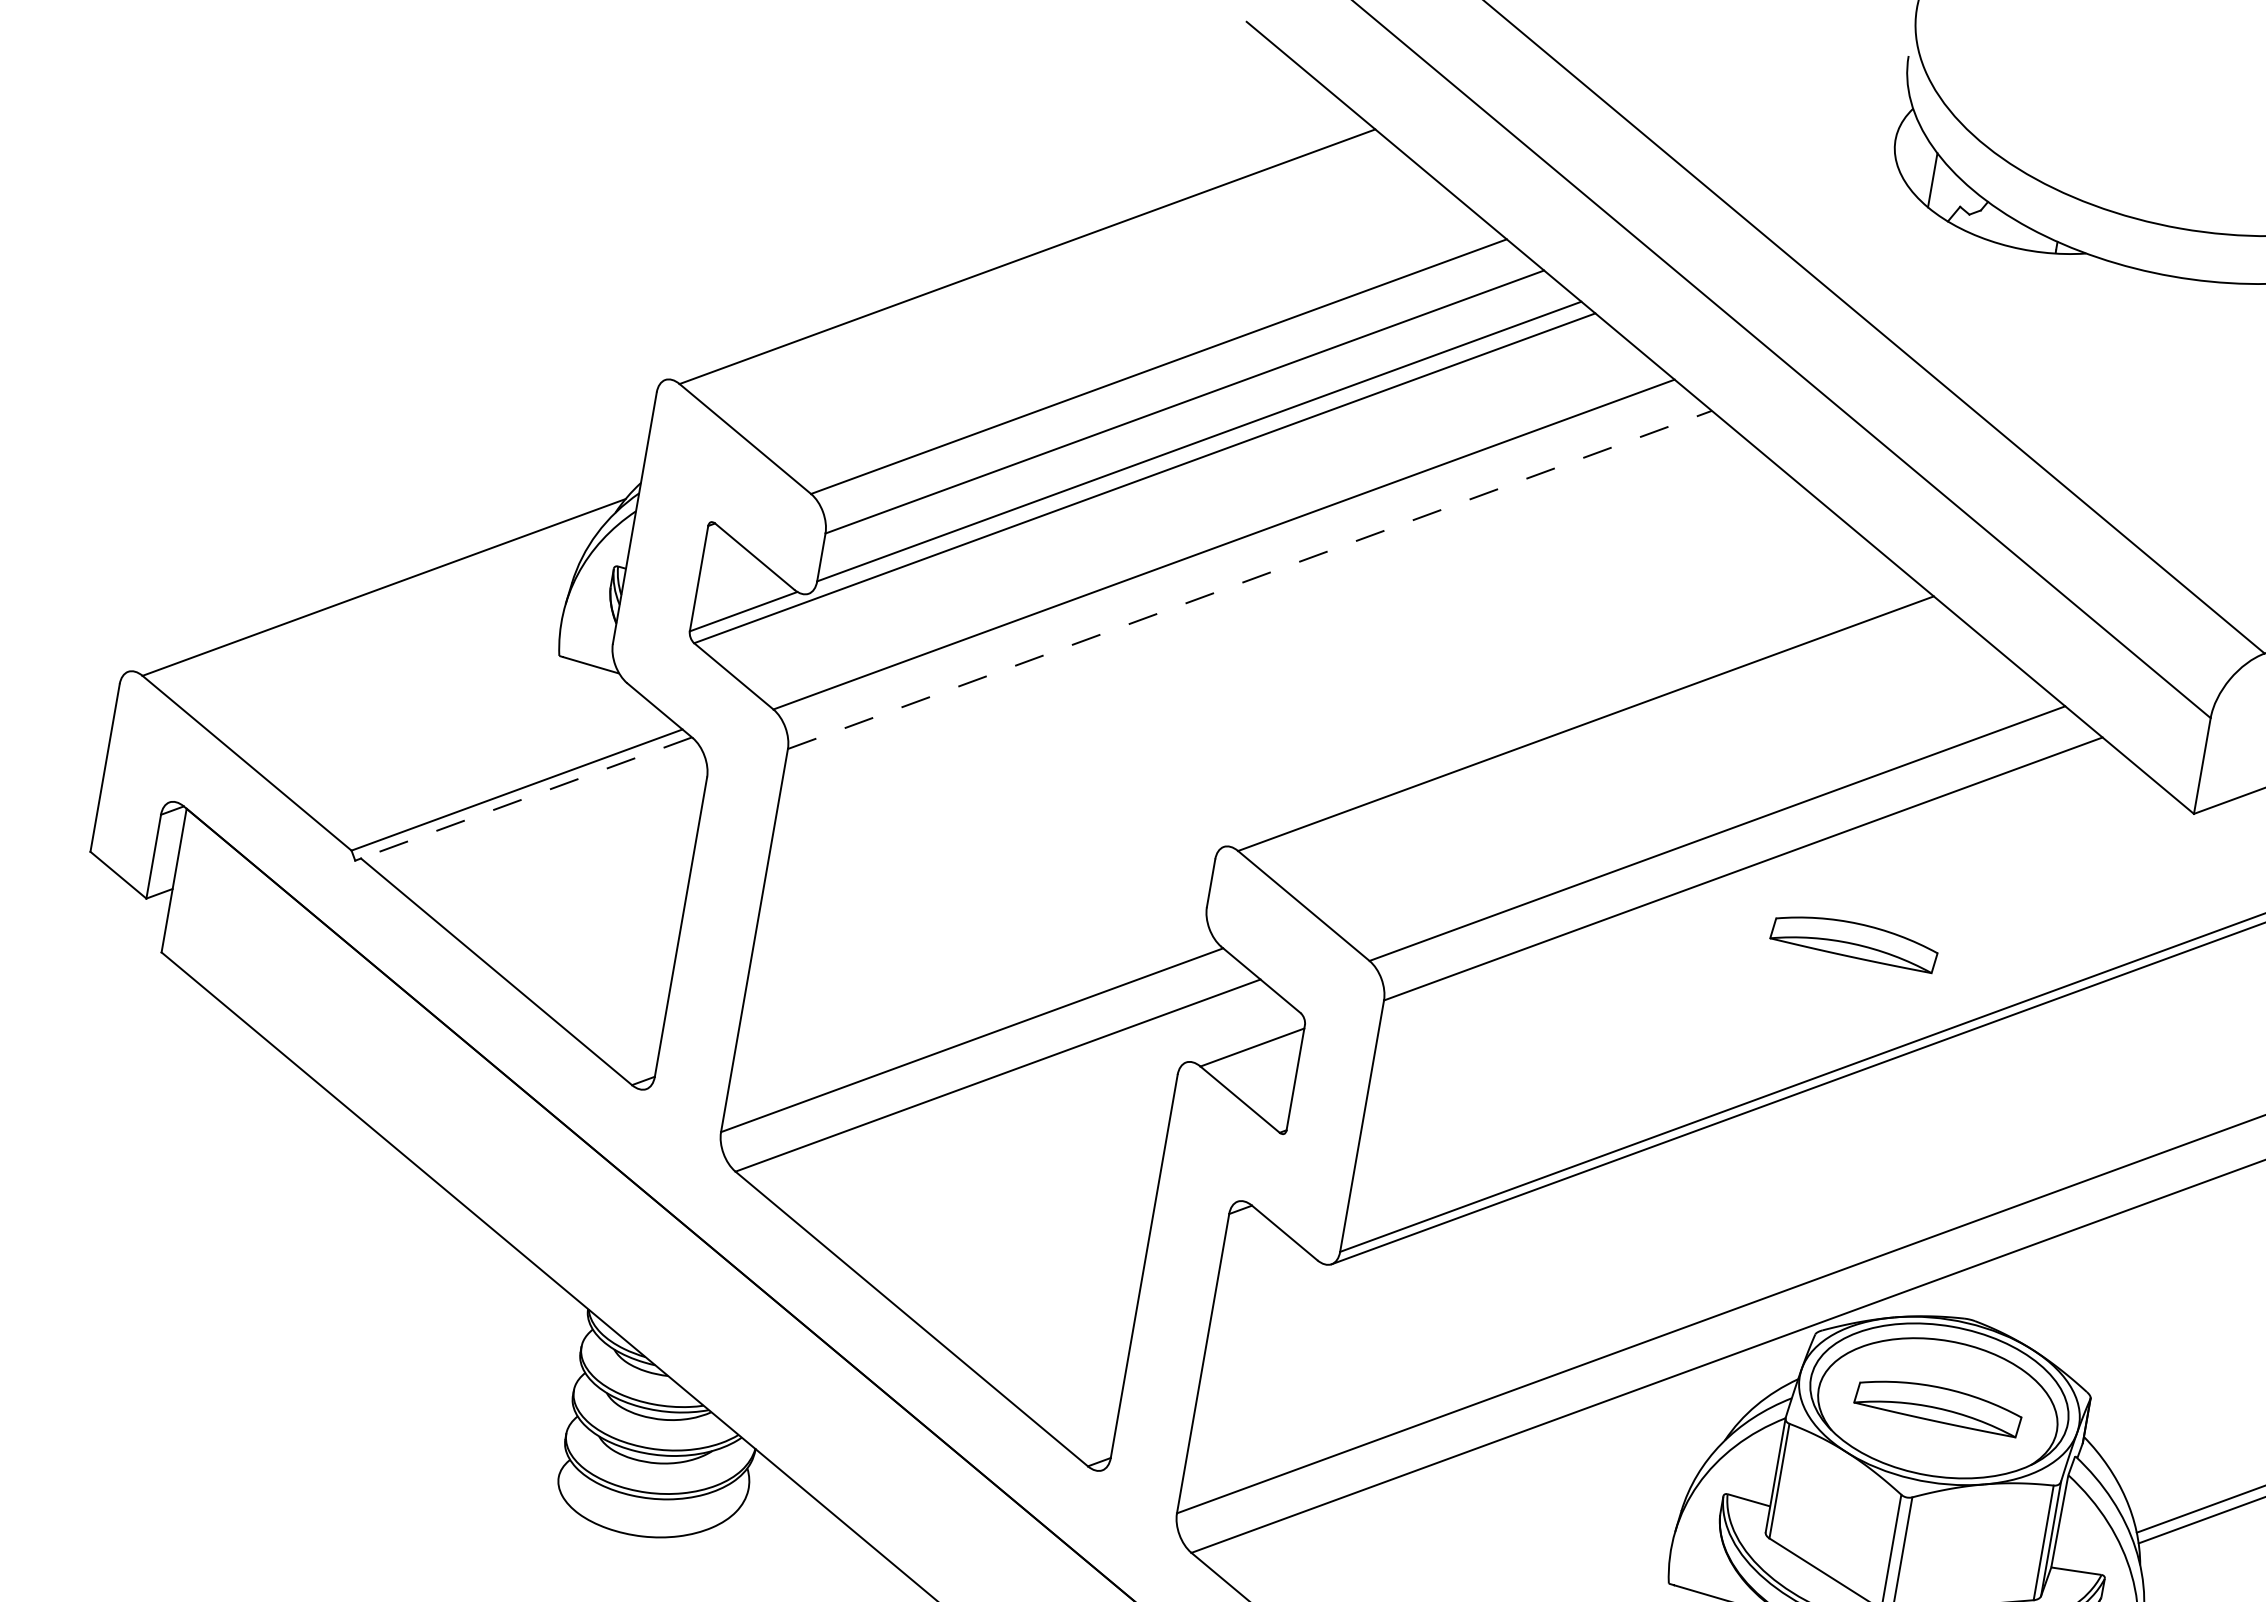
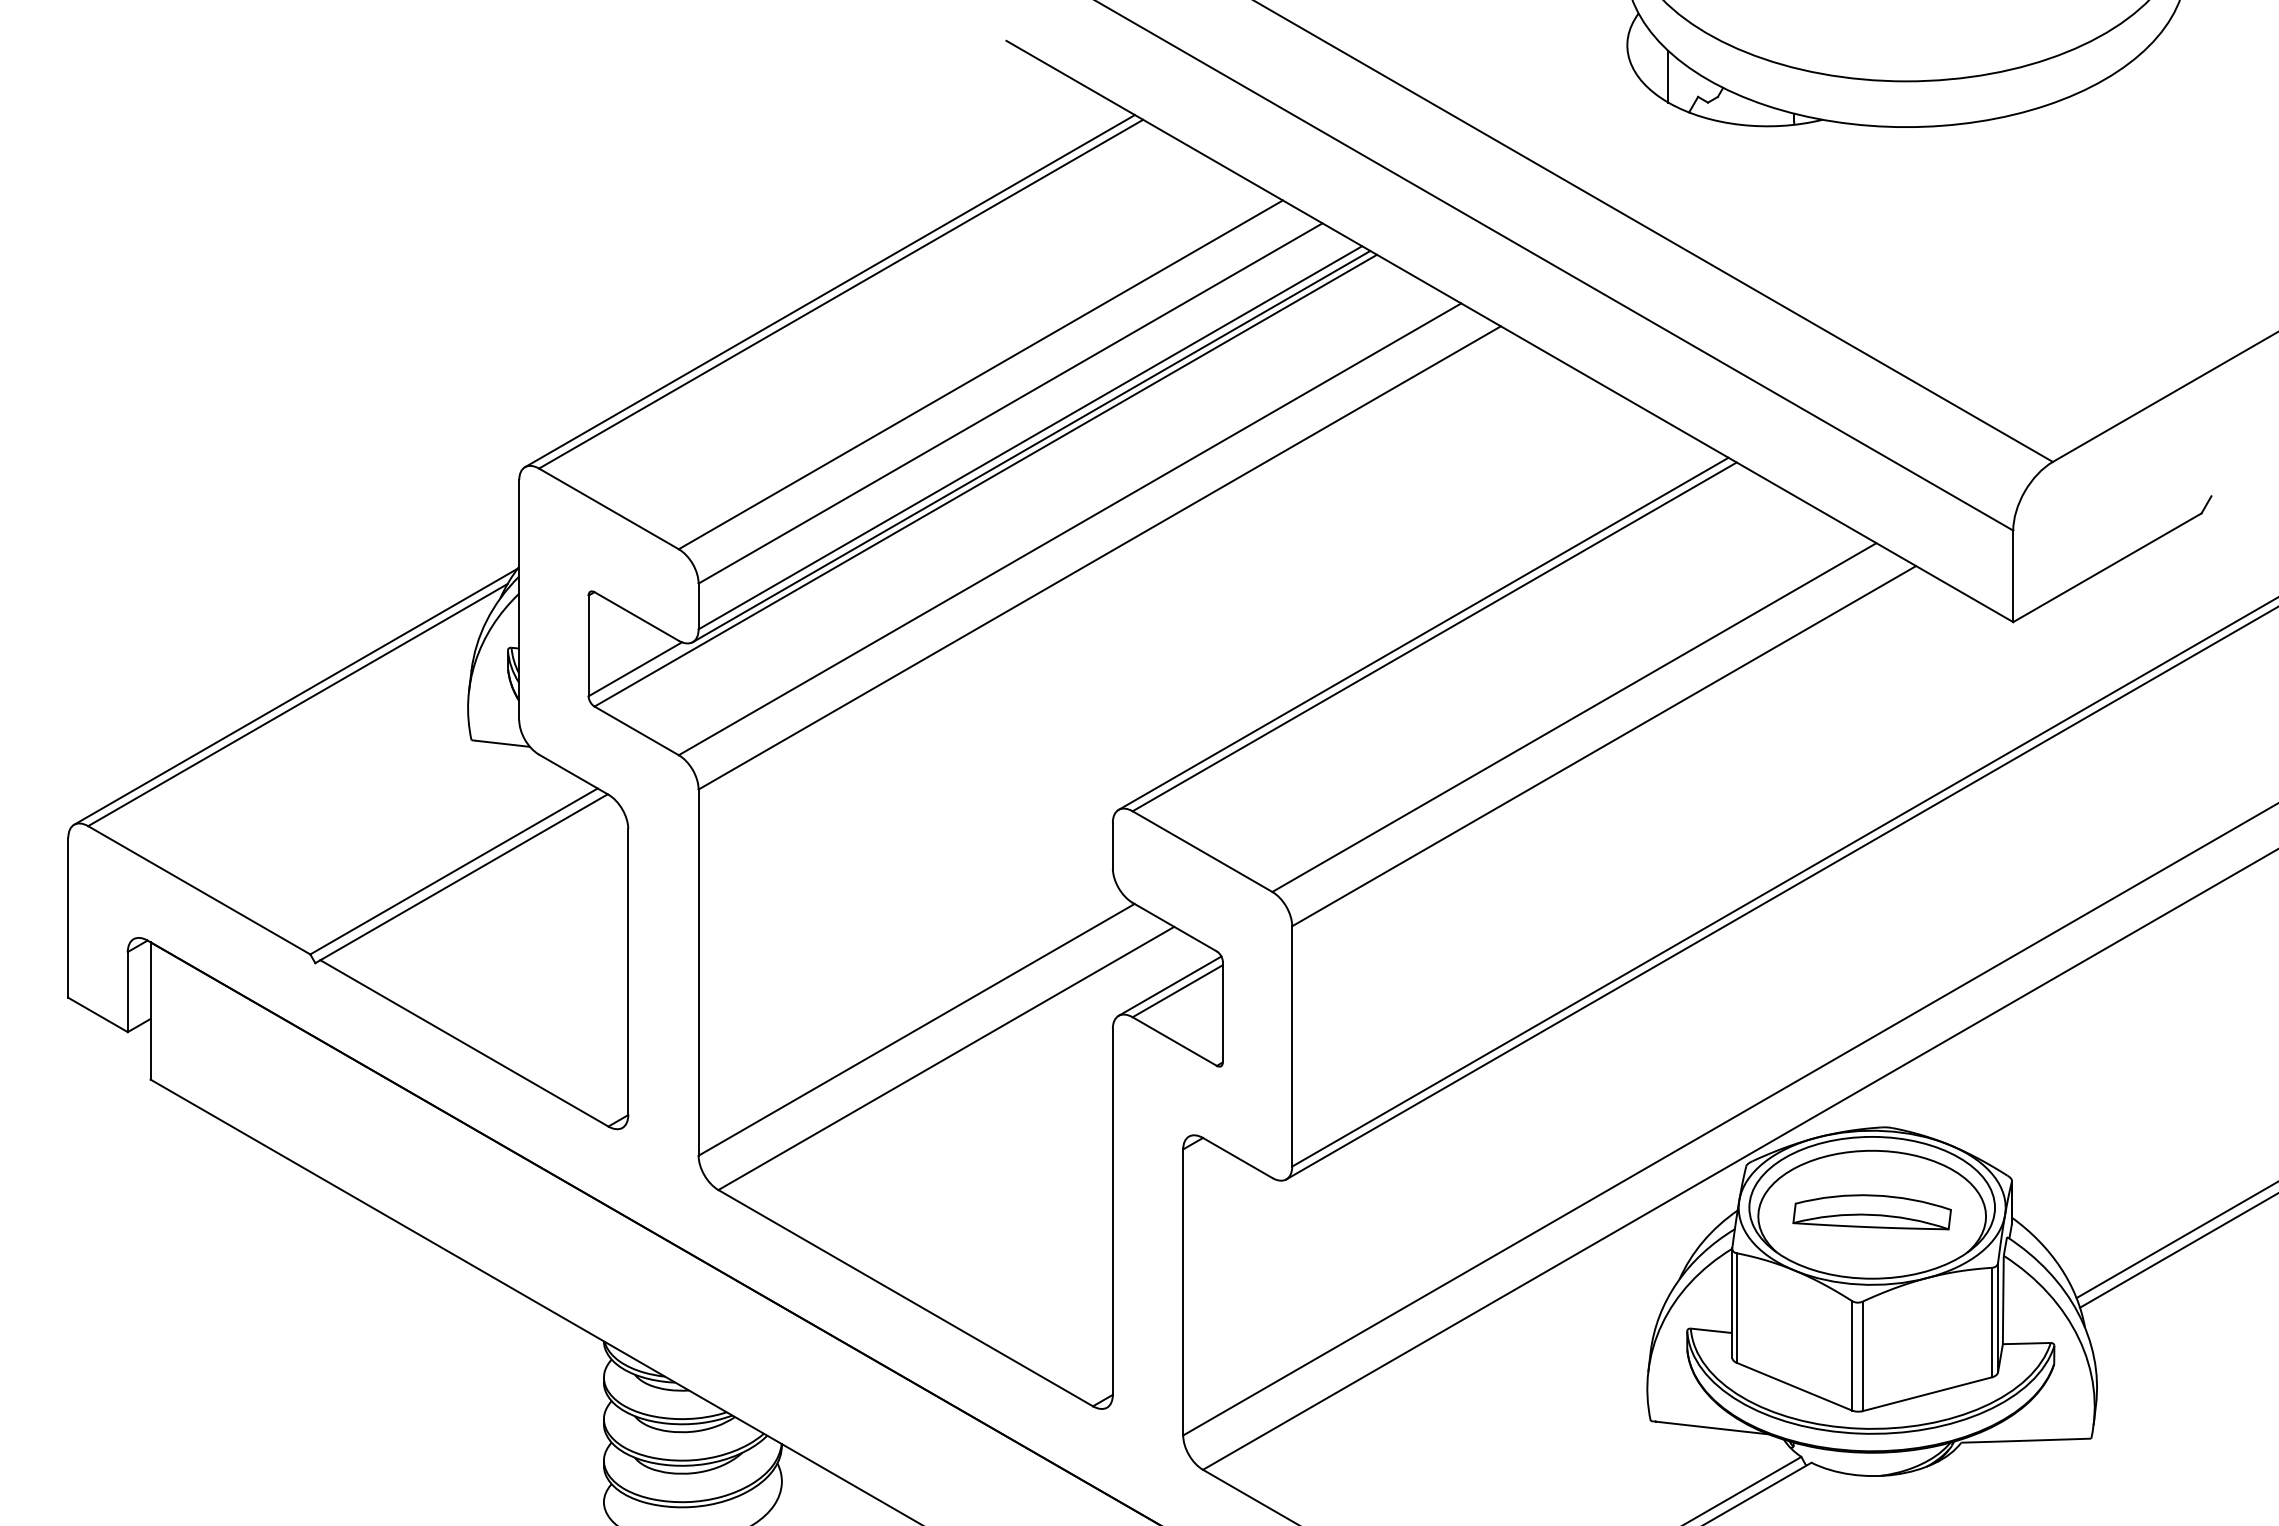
line: (1015, 251) -> (829, 291), added
line: (1198, 450) -> (1031, 446), added
line: (383, 578) -> (295, 696), added
line: (1250, 579) -> (1100, 557), dashed -> solid
line: (1574, 718) -> (1423, 633), added
line: (526, 798) -> (464, 877), dashed -> solid
part: (1853, 941) -> (1718, 795), removed
line: (1244, 1040) -> (1169, 985), added

